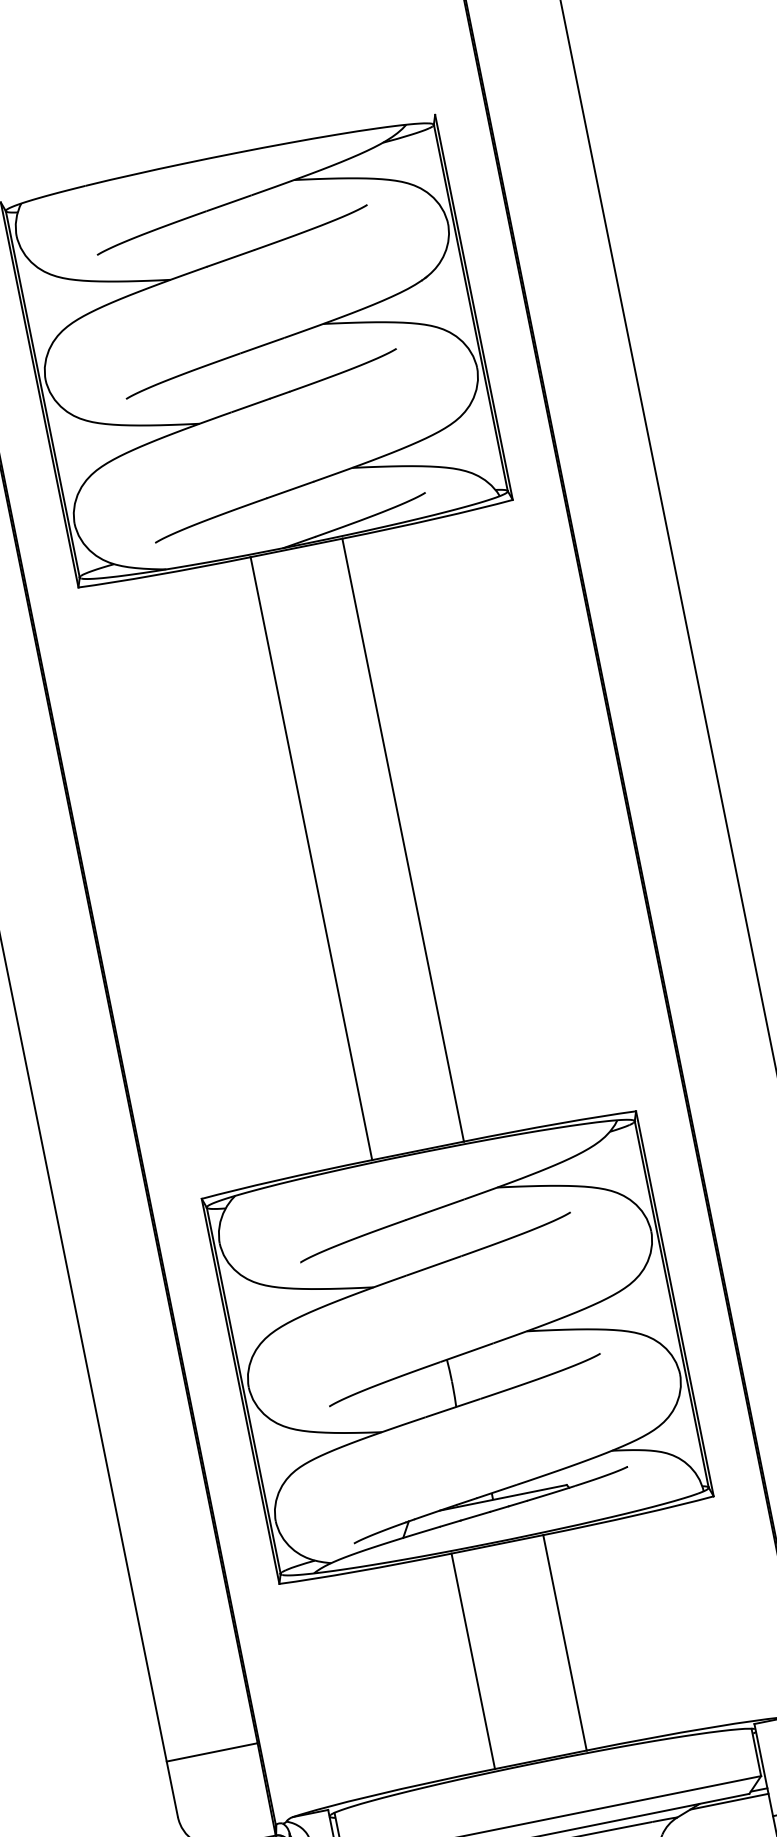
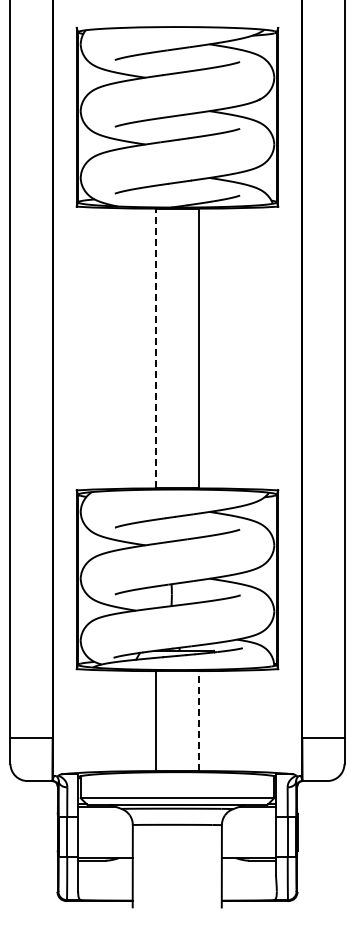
line: (312, 858) -> (156, 348), solid -> dashed
line: (564, 1643) -> (198, 721), solid -> dashed

